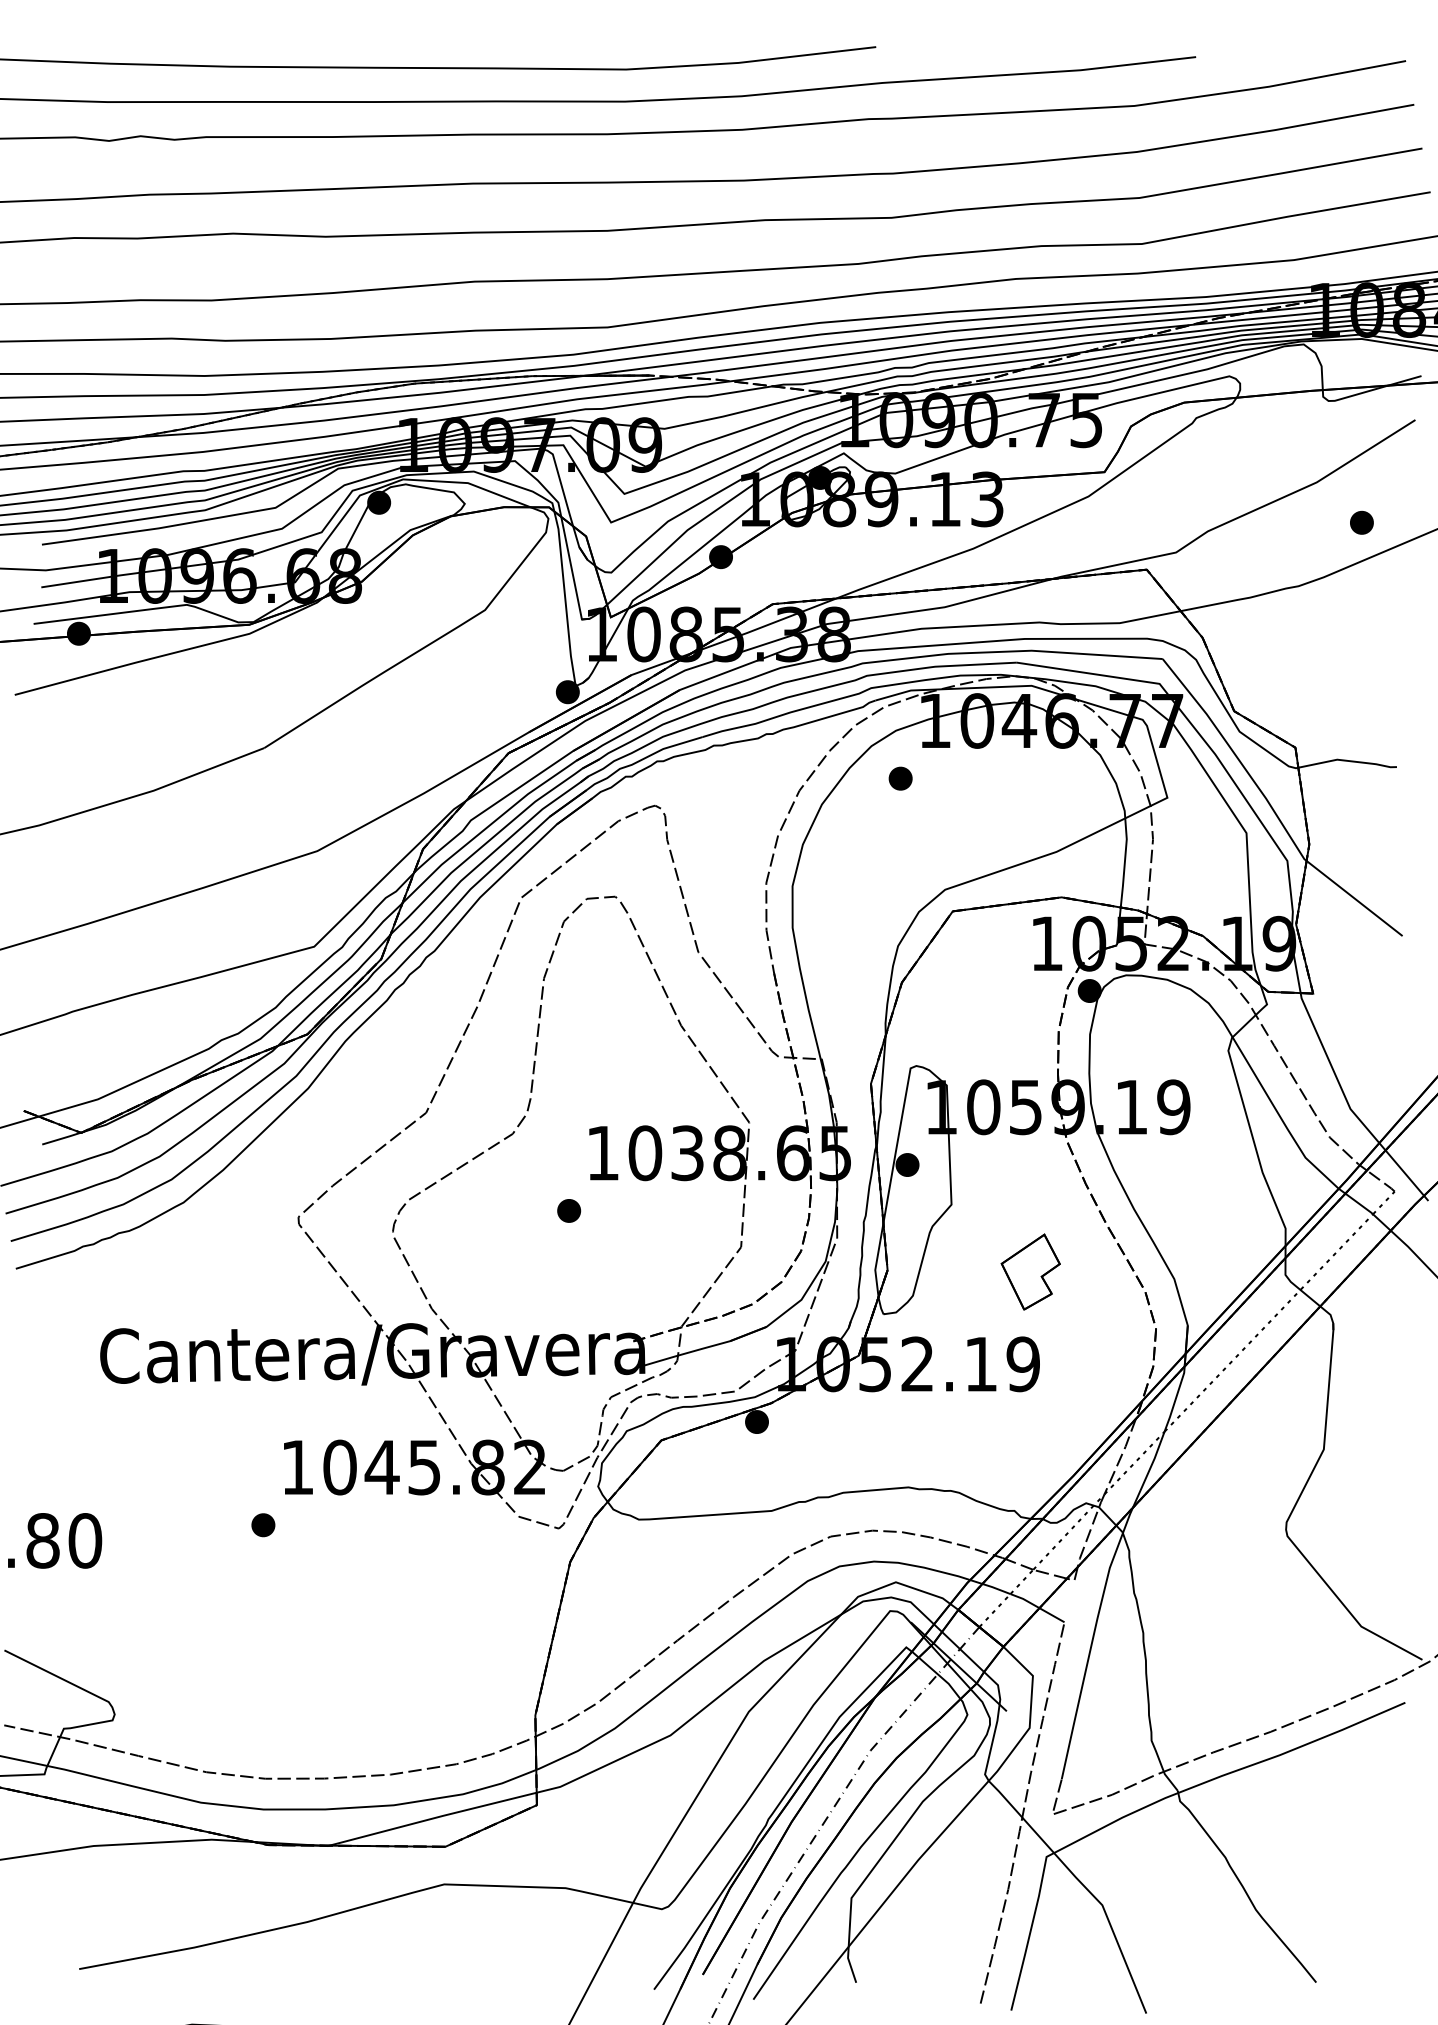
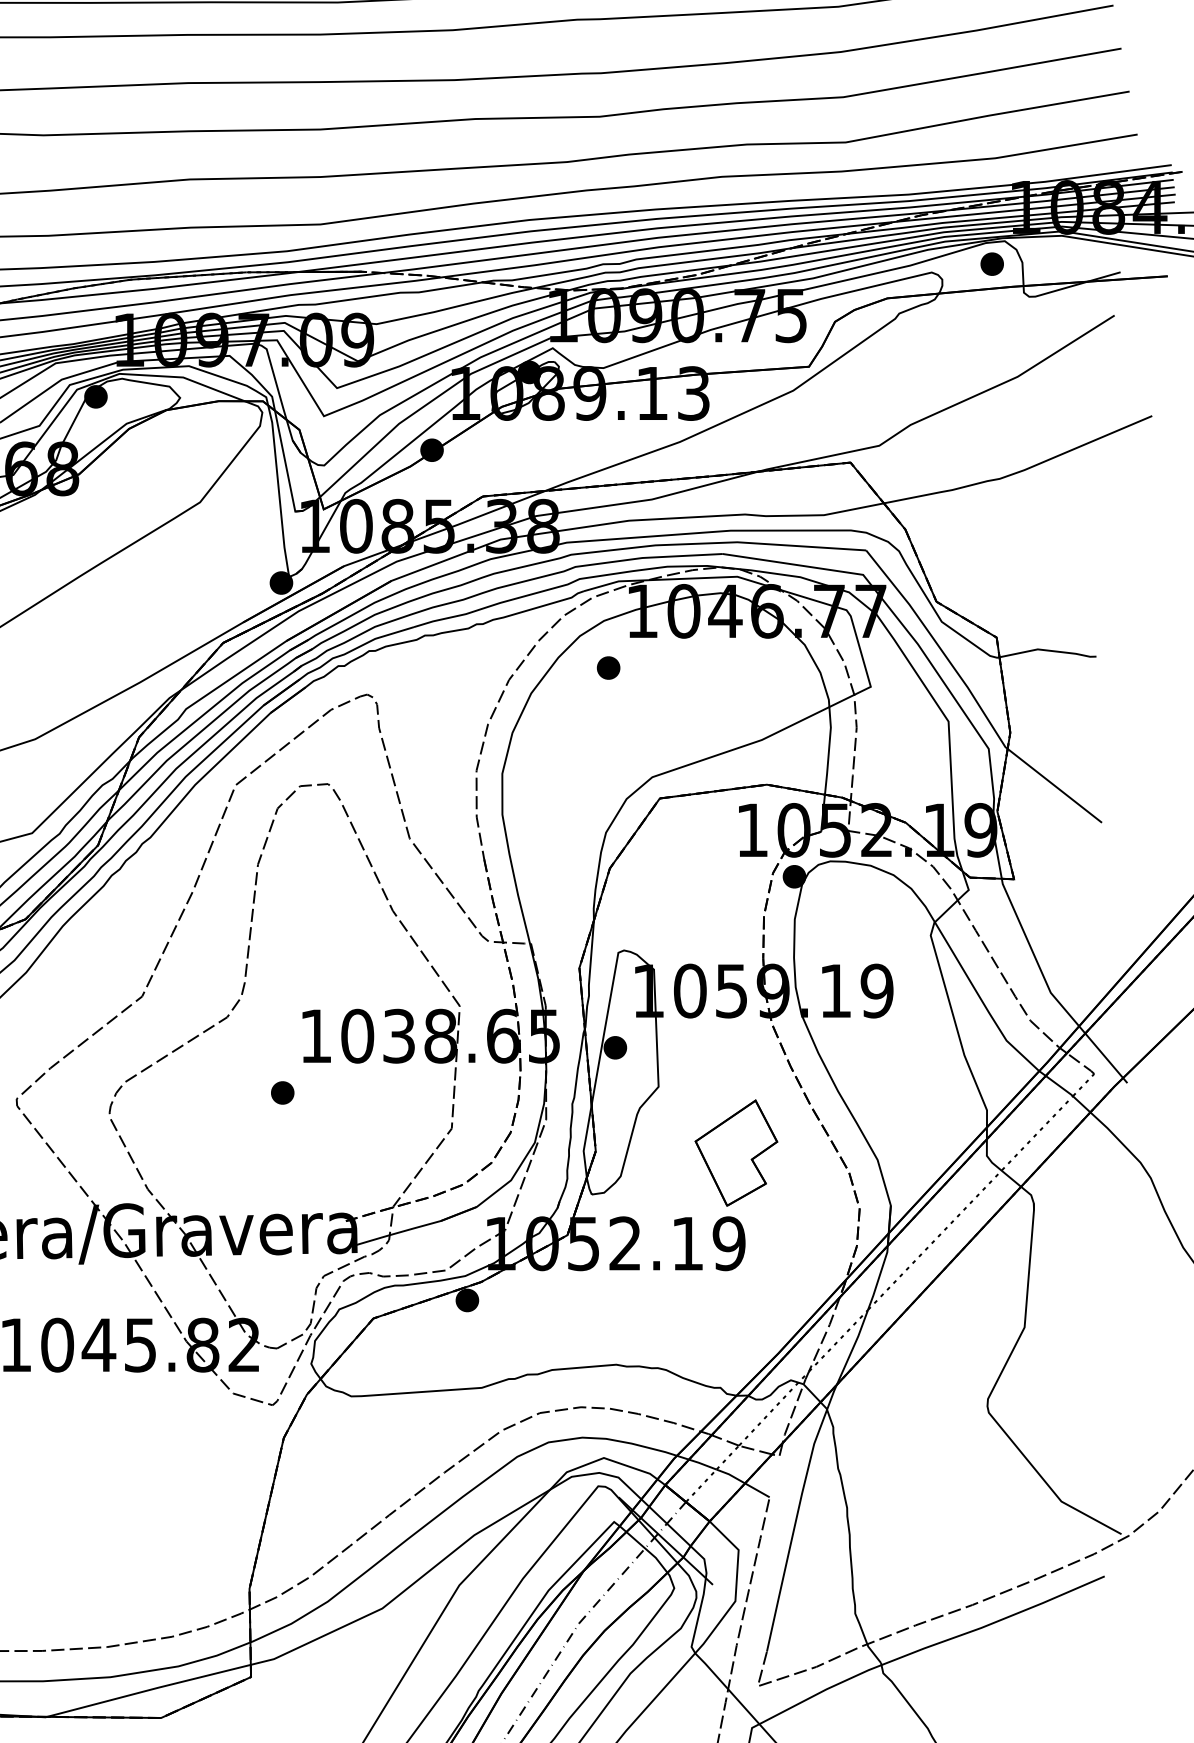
part: (1361, 522) -> (991, 263), moved
part: (1030, 1271) -> (736, 1152), size x1.43

